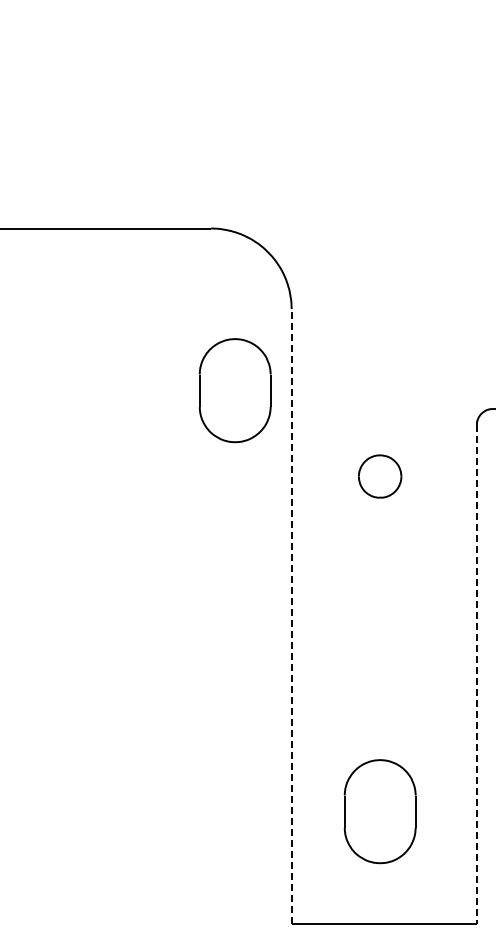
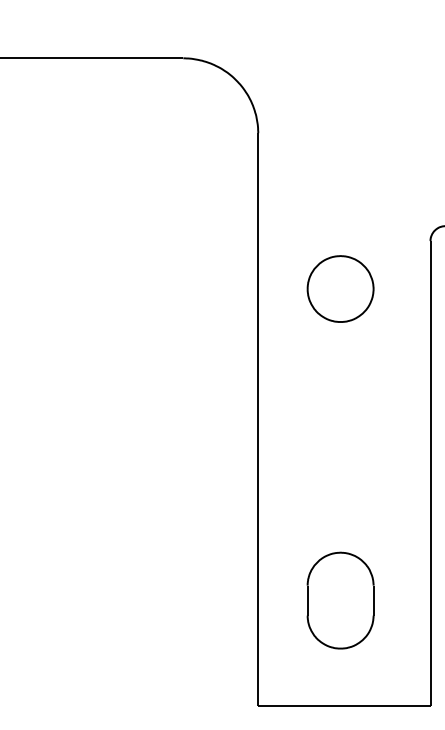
part: (234, 390) -> (205, 208), removed
part: (379, 476) -> (339, 288), size x1.67
line: (291, 616) -> (258, 419), dashed -> solid
line: (476, 674) -> (430, 473), dashed -> solid

